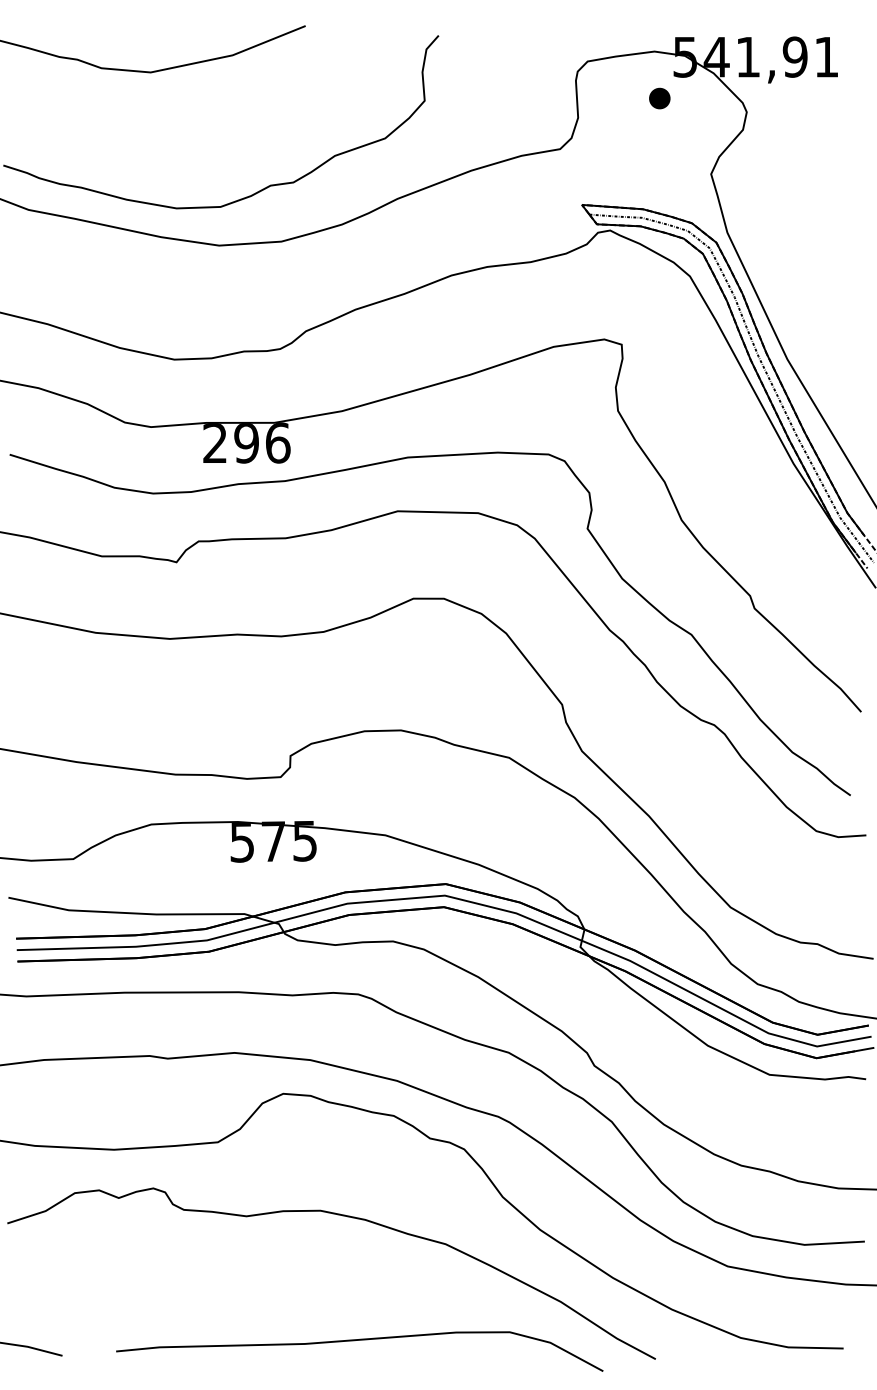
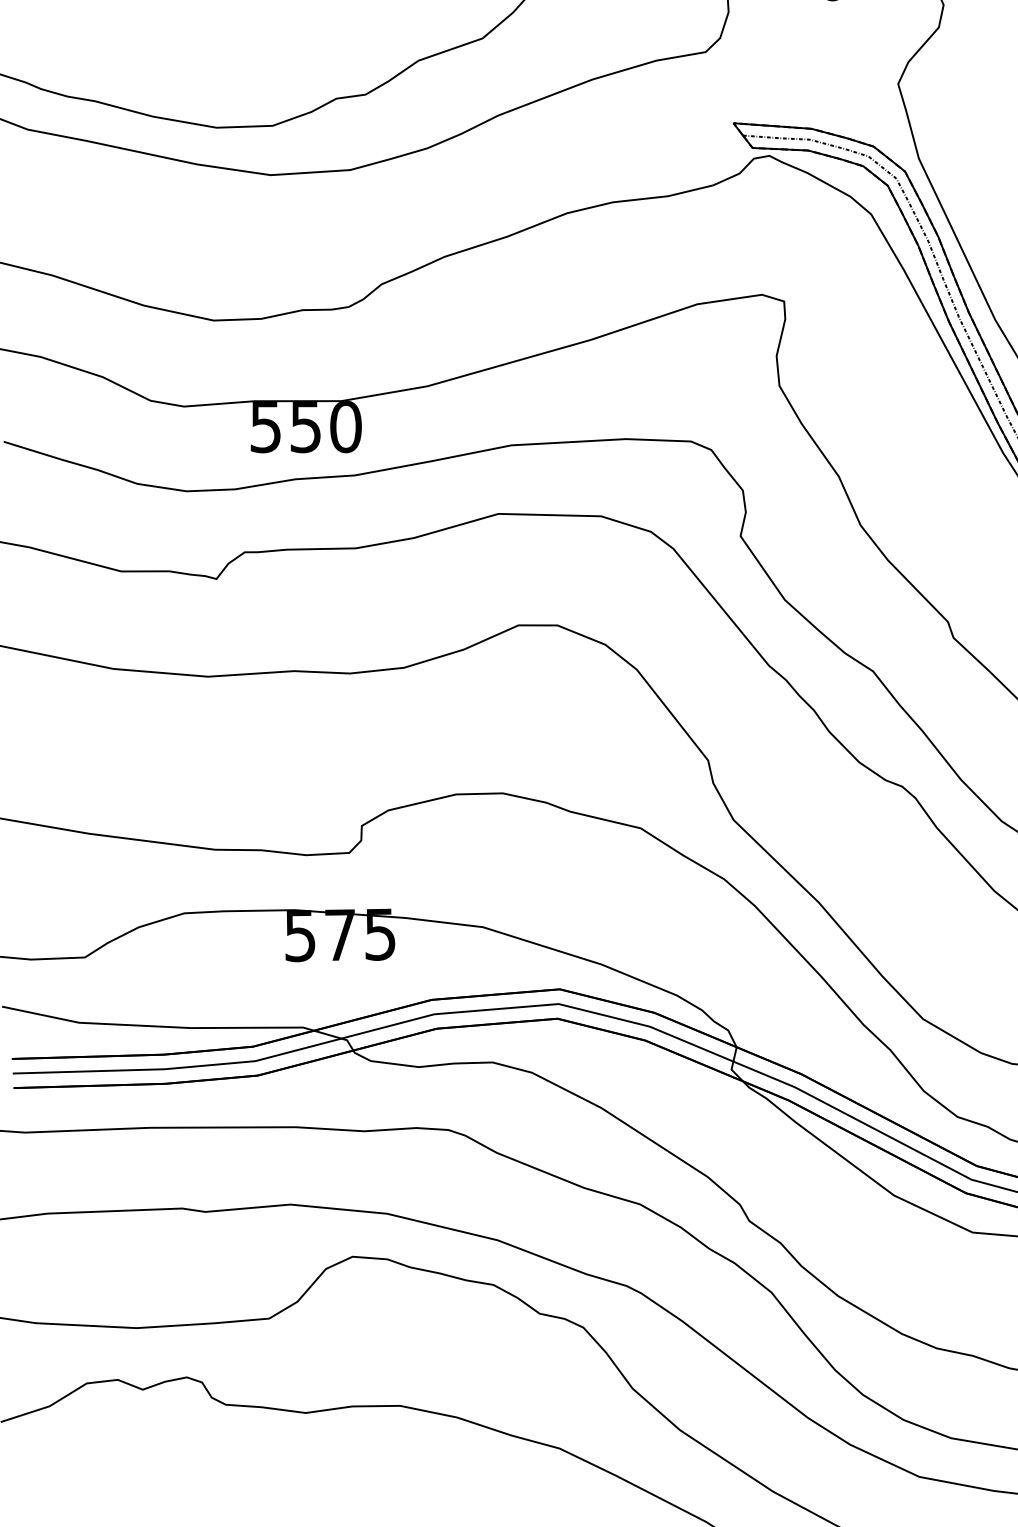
text: (246, 442) -> (305, 426), 296 -> 550

